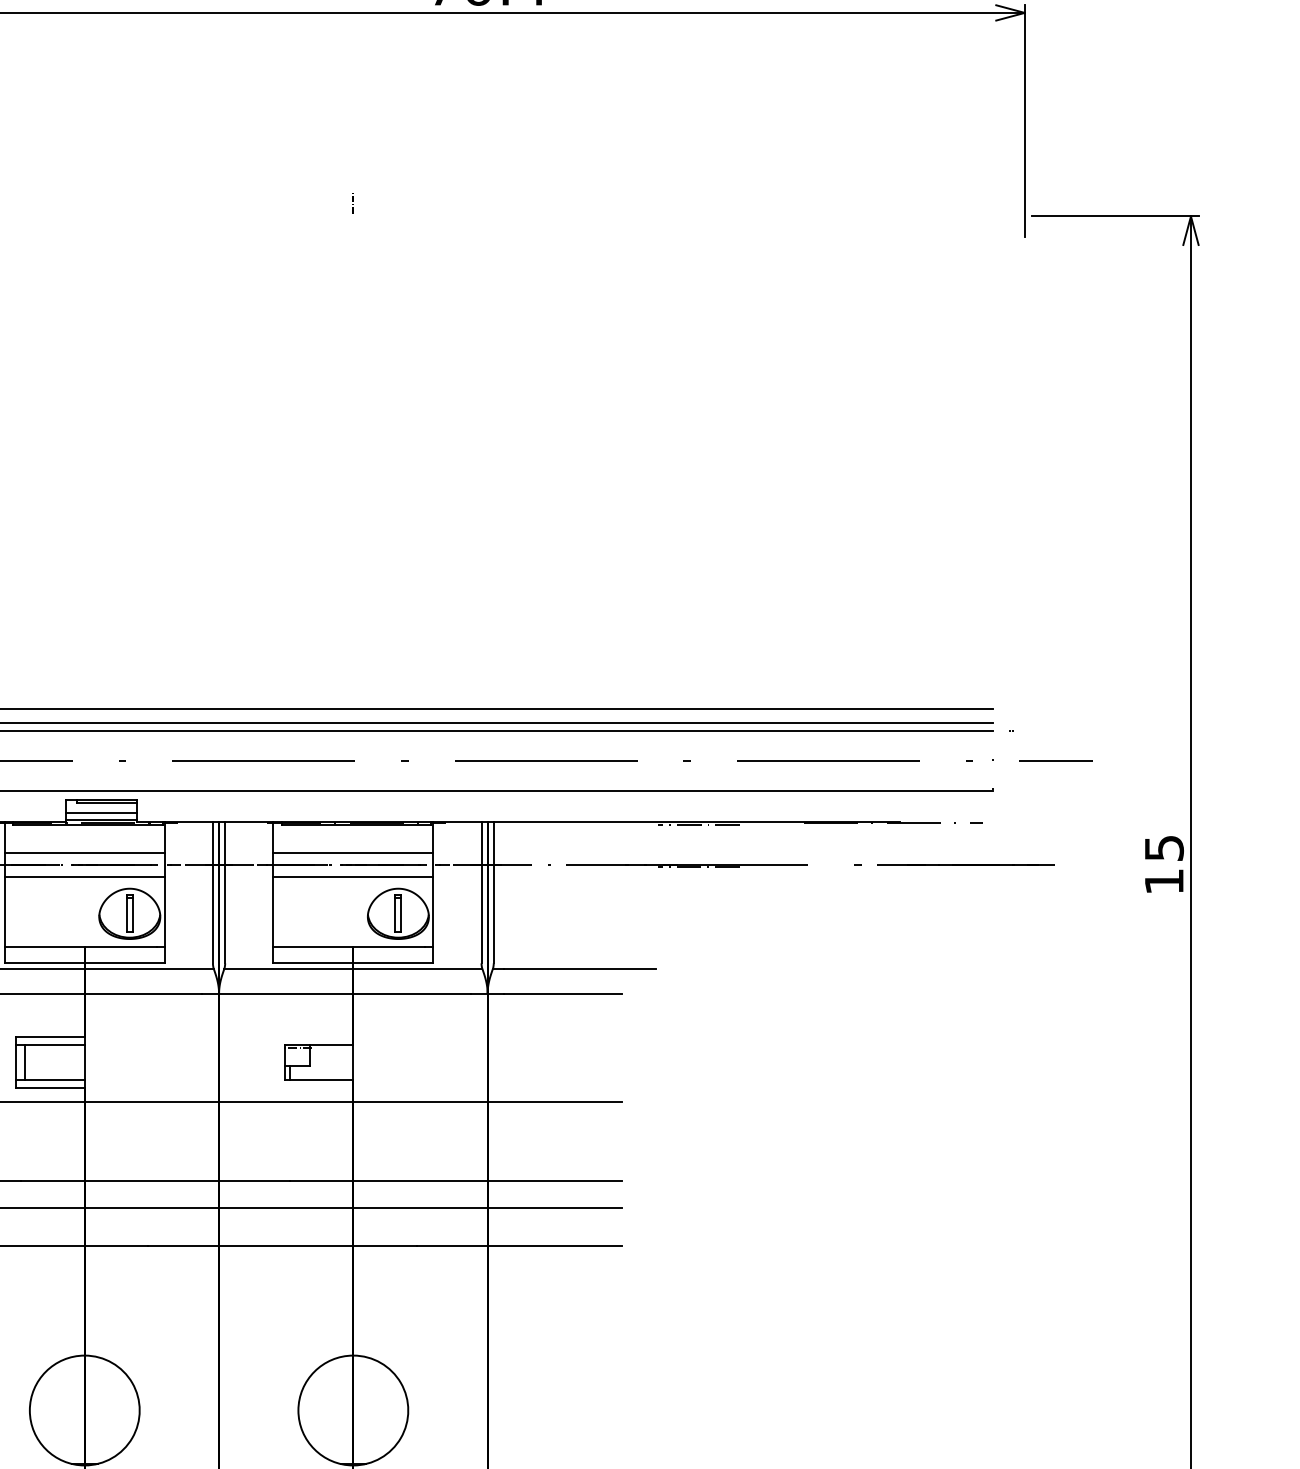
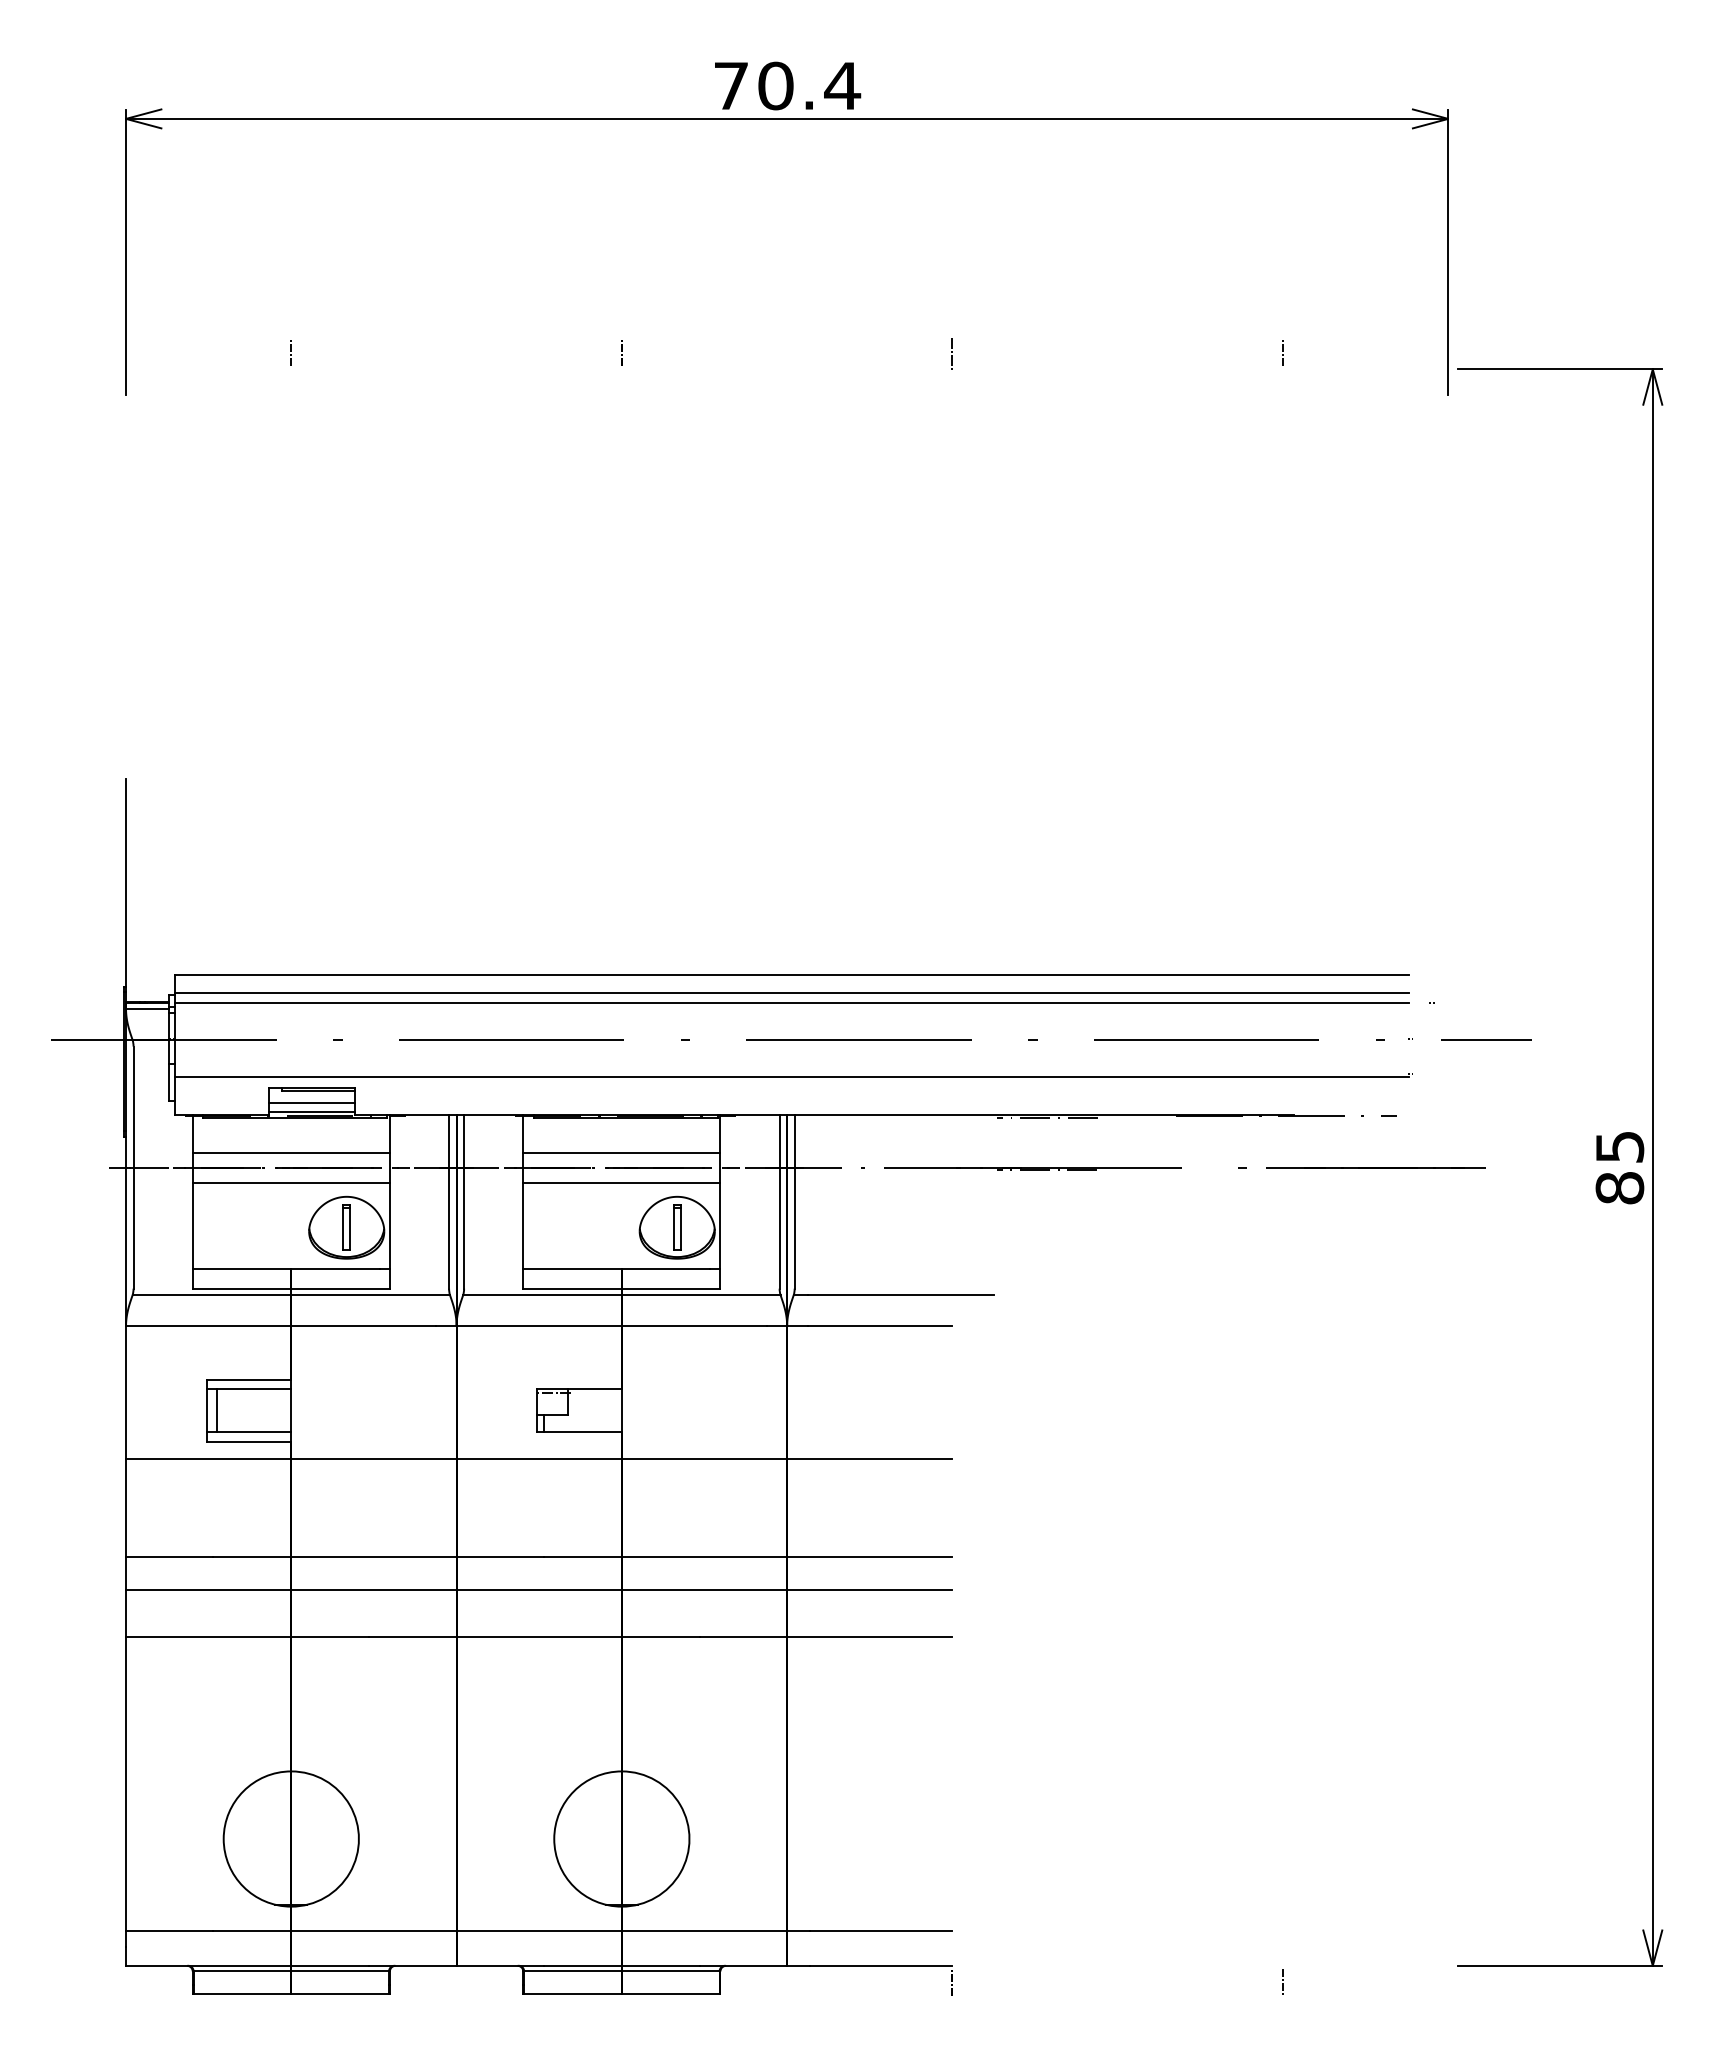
line: (84, 202) -> (291, 352), added
line: (890, 202) -> (1282, 352), added
line: (621, 205) -> (952, 355), added
text: (1163, 881) -> (1619, 1188), 15 -> 85

